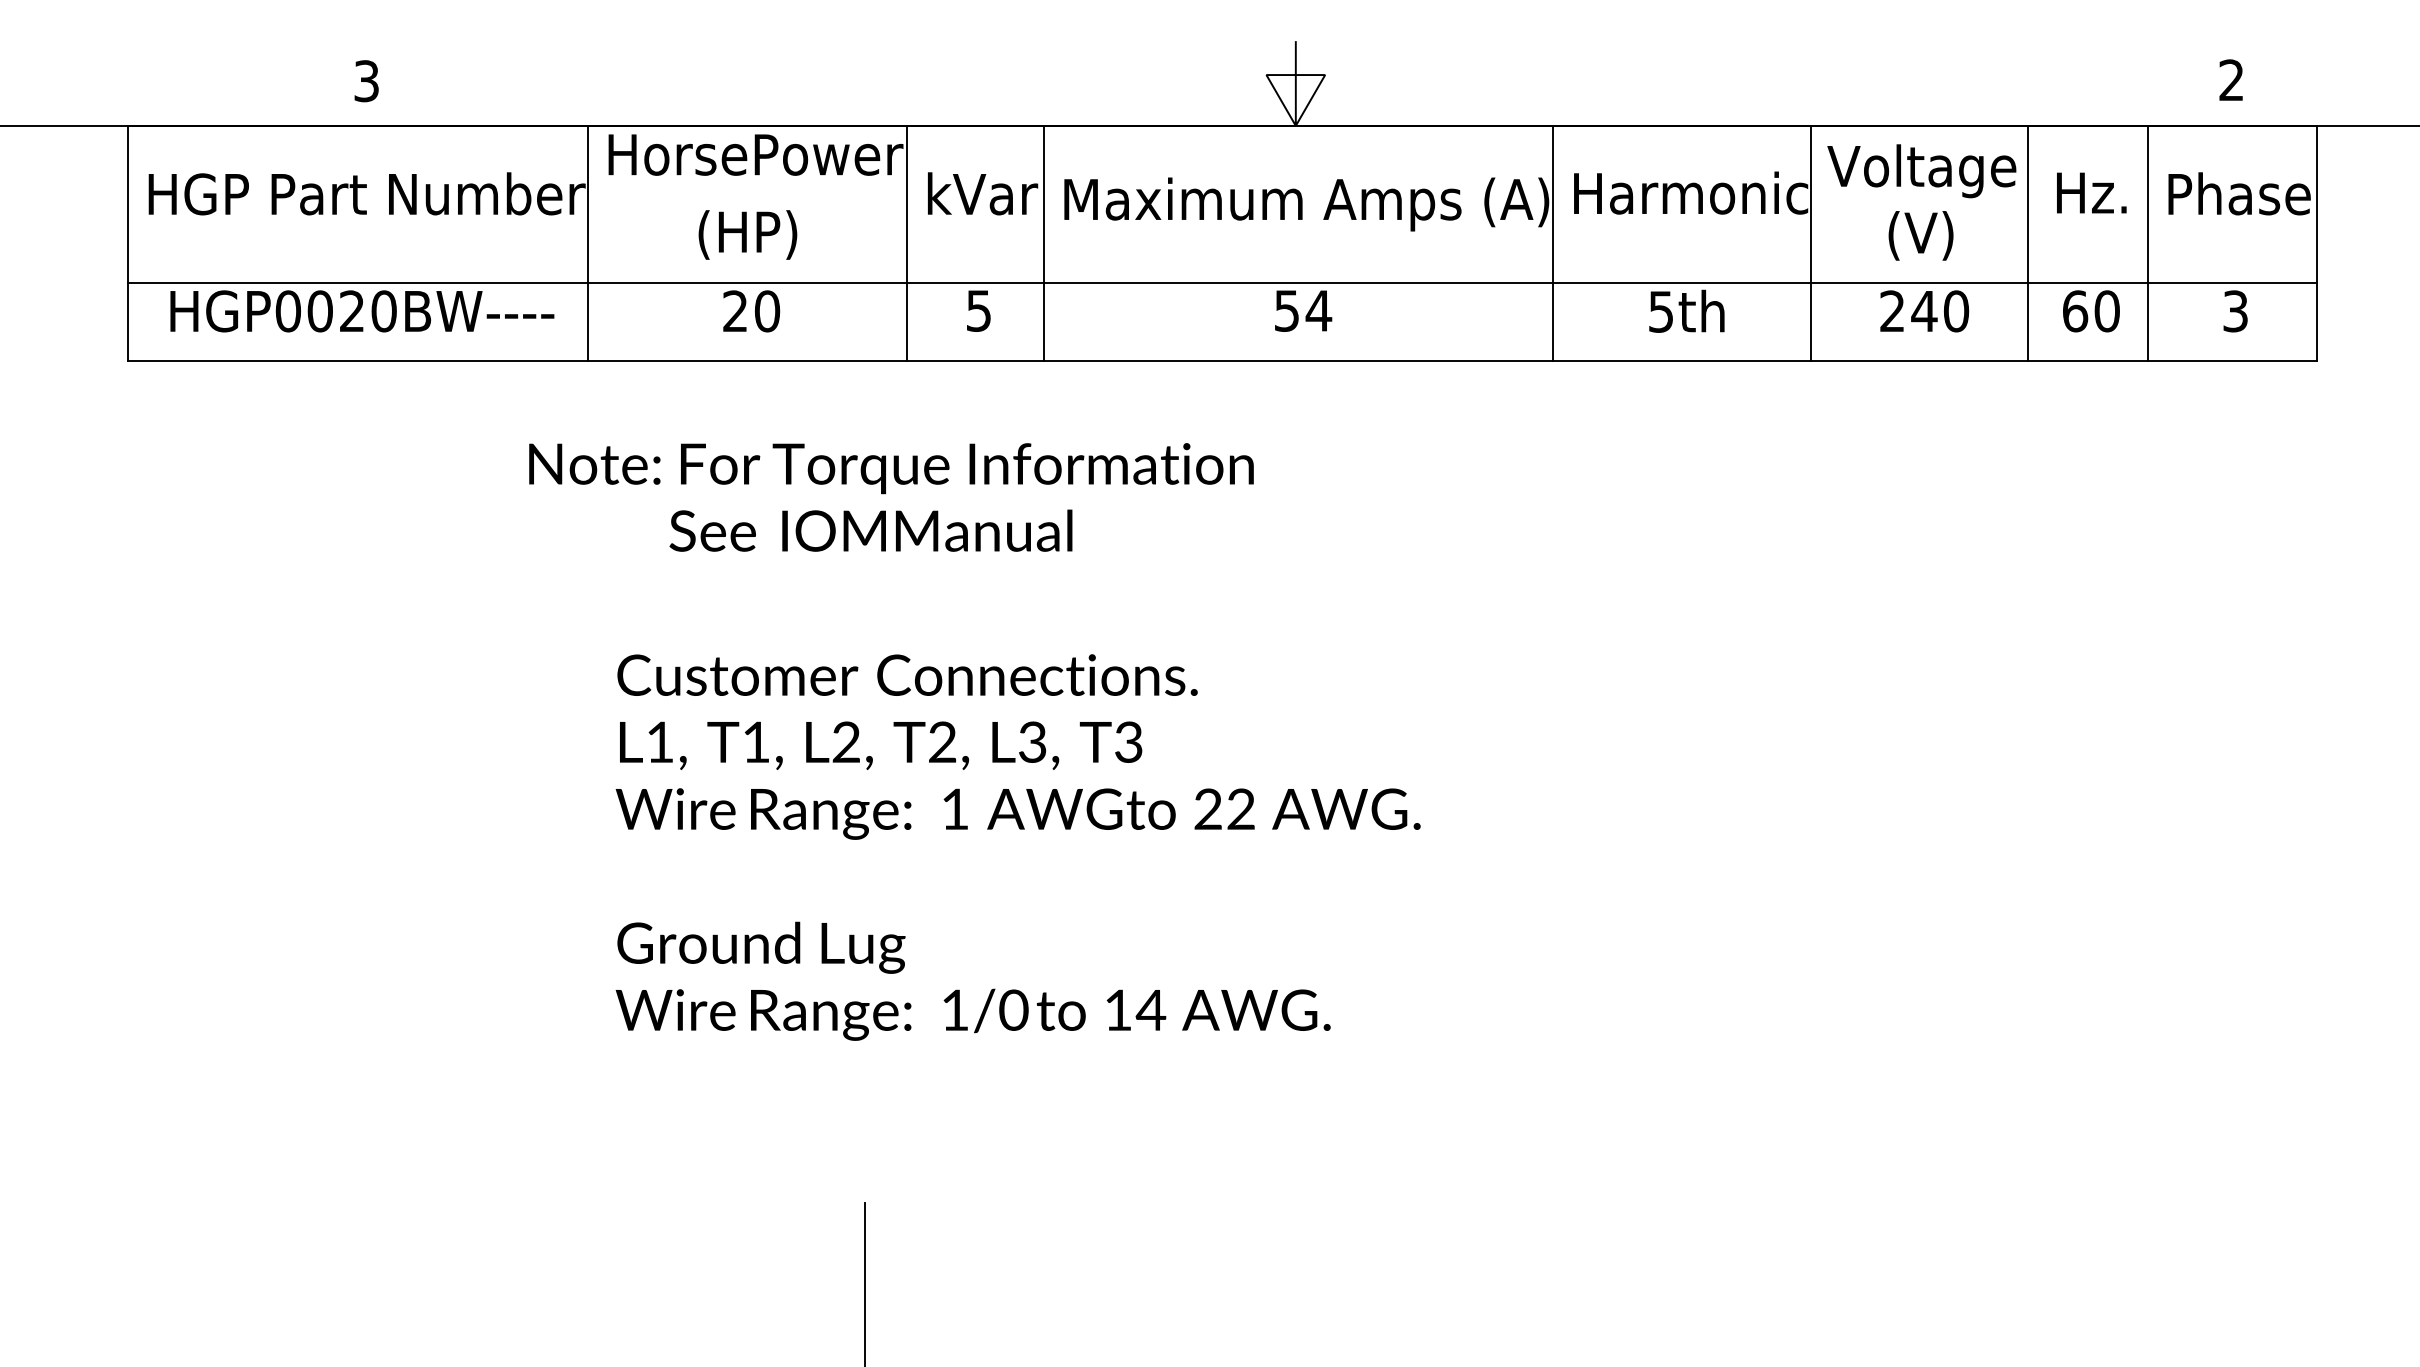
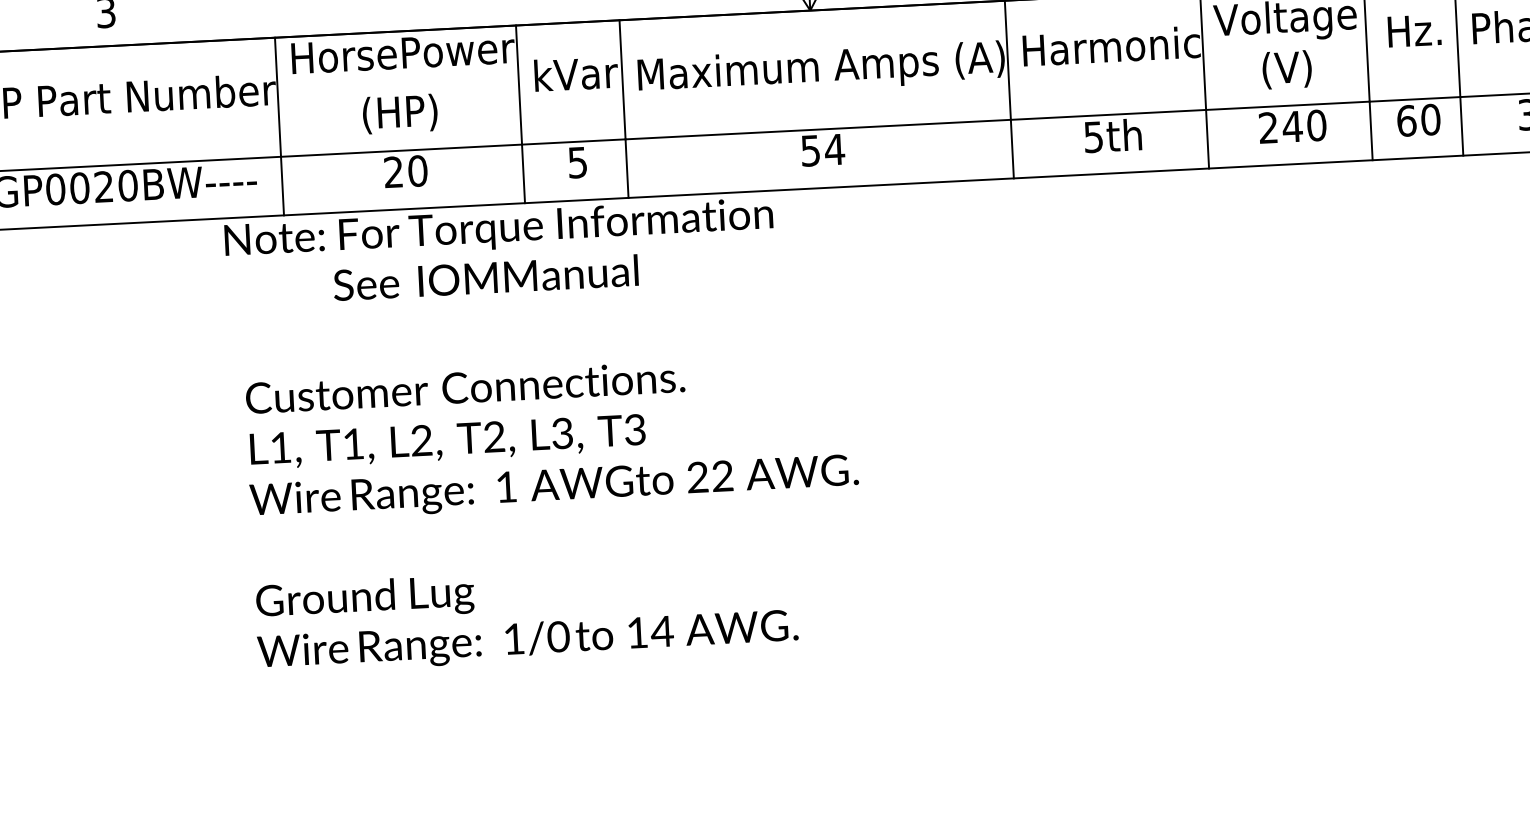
text: (891, 497) -> (500, 251), moved
text: (1017, 847) -> (555, 513), moved

